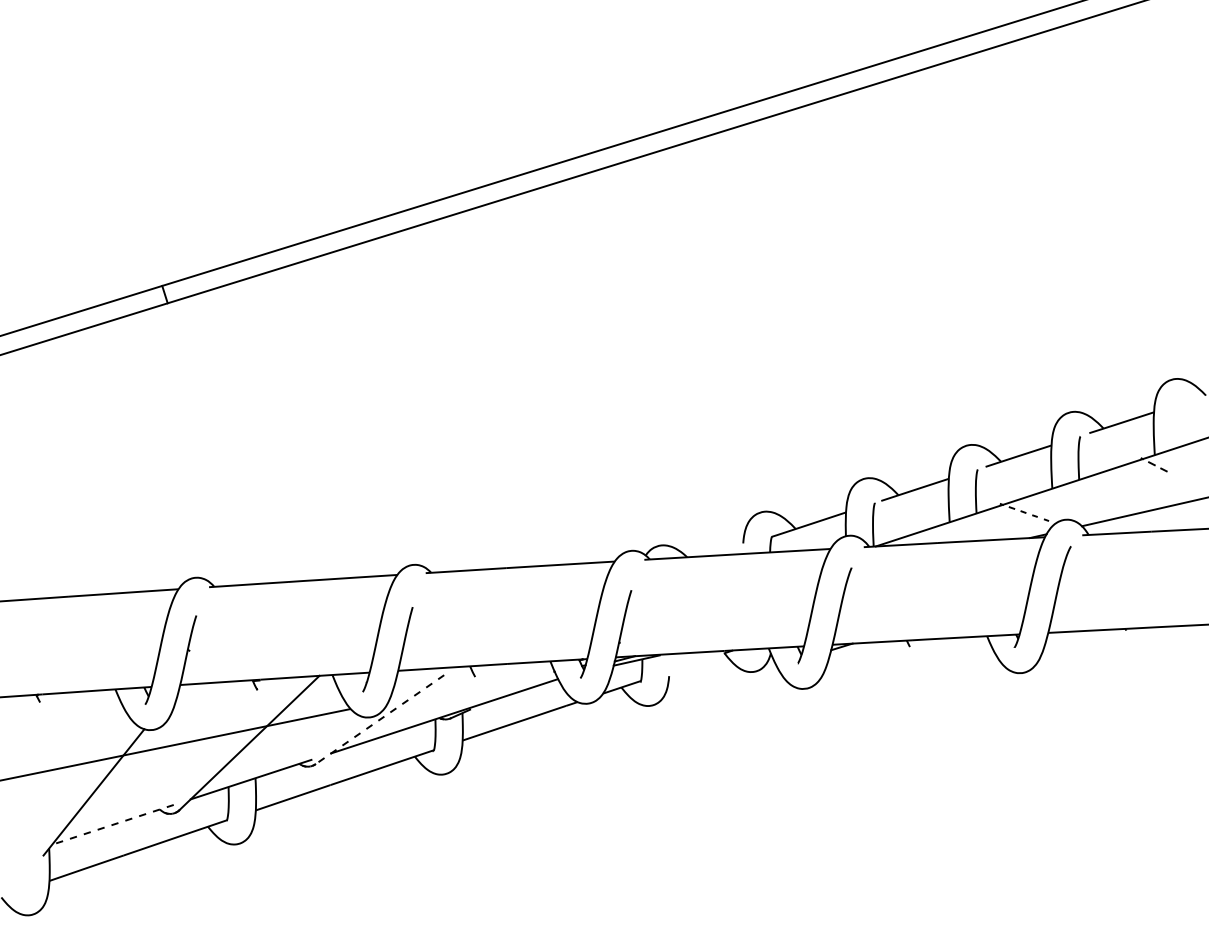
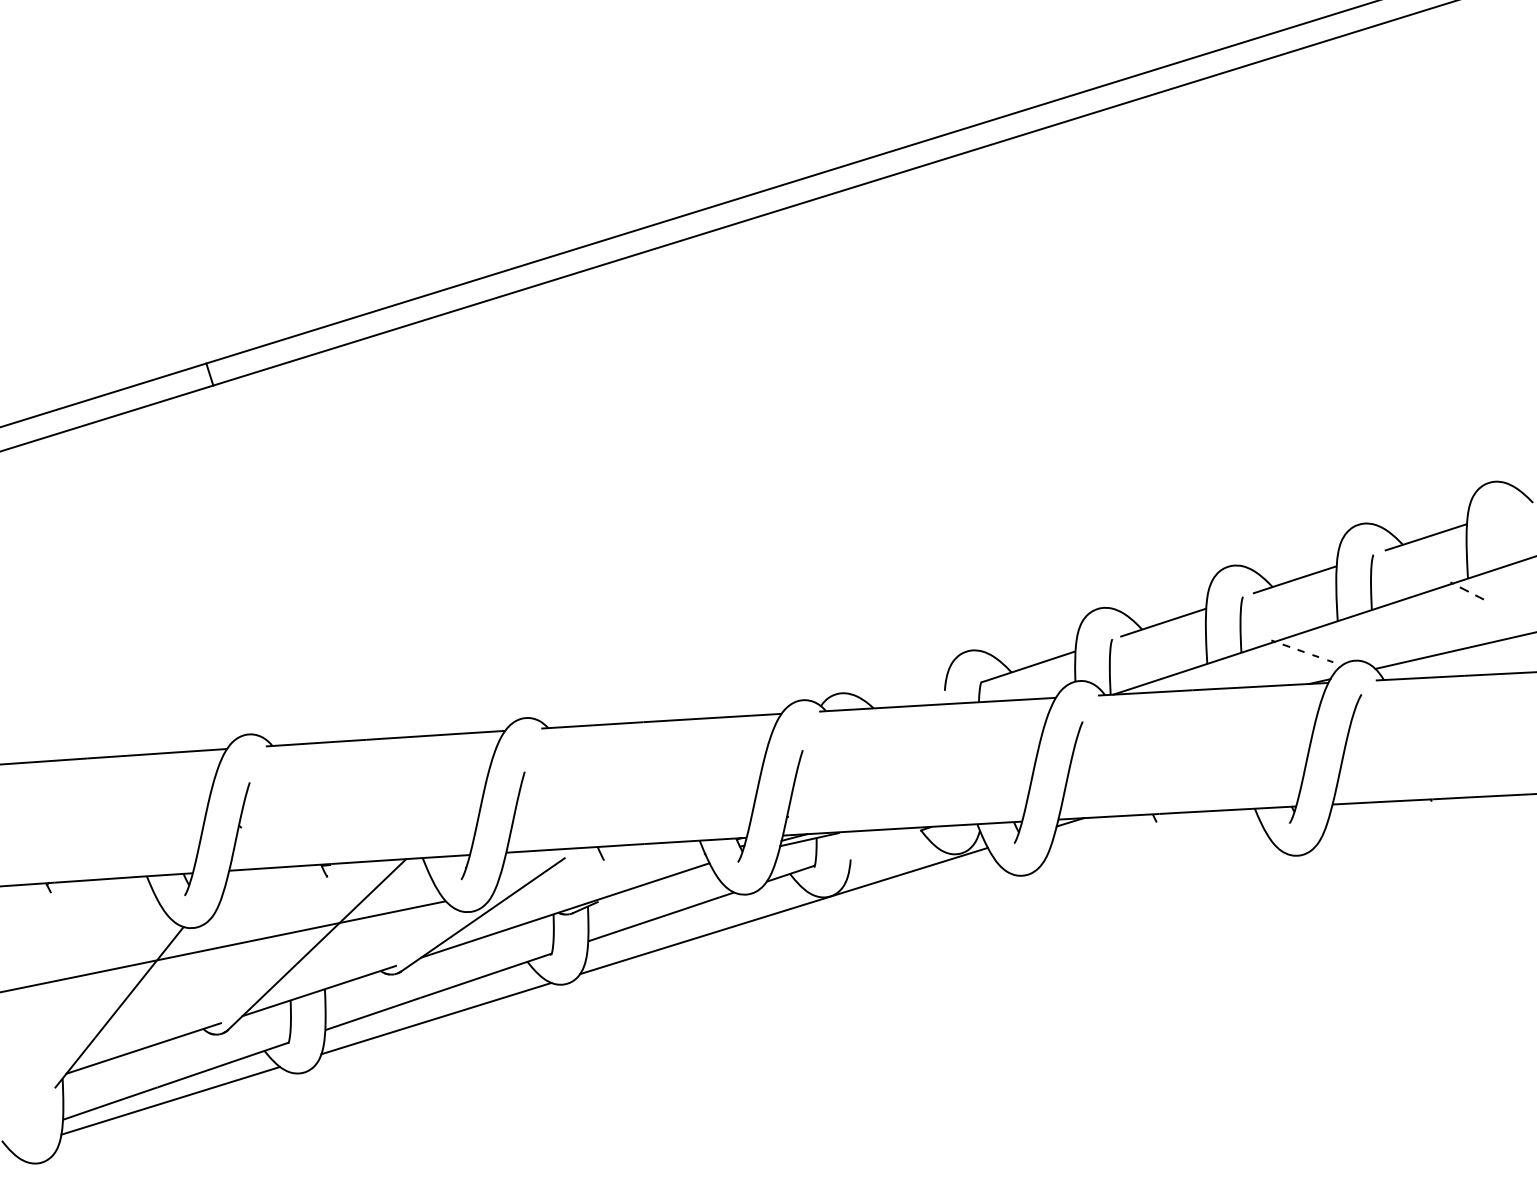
line: (616, 716) -> (783, 910), added
line: (379, 720) -> (482, 915), dashed -> solid
line: (342, 801) -> (435, 1018), added
line: (112, 824) -> (143, 1048), dashed -> solid
line: (134, 865) -> (171, 1100), added

